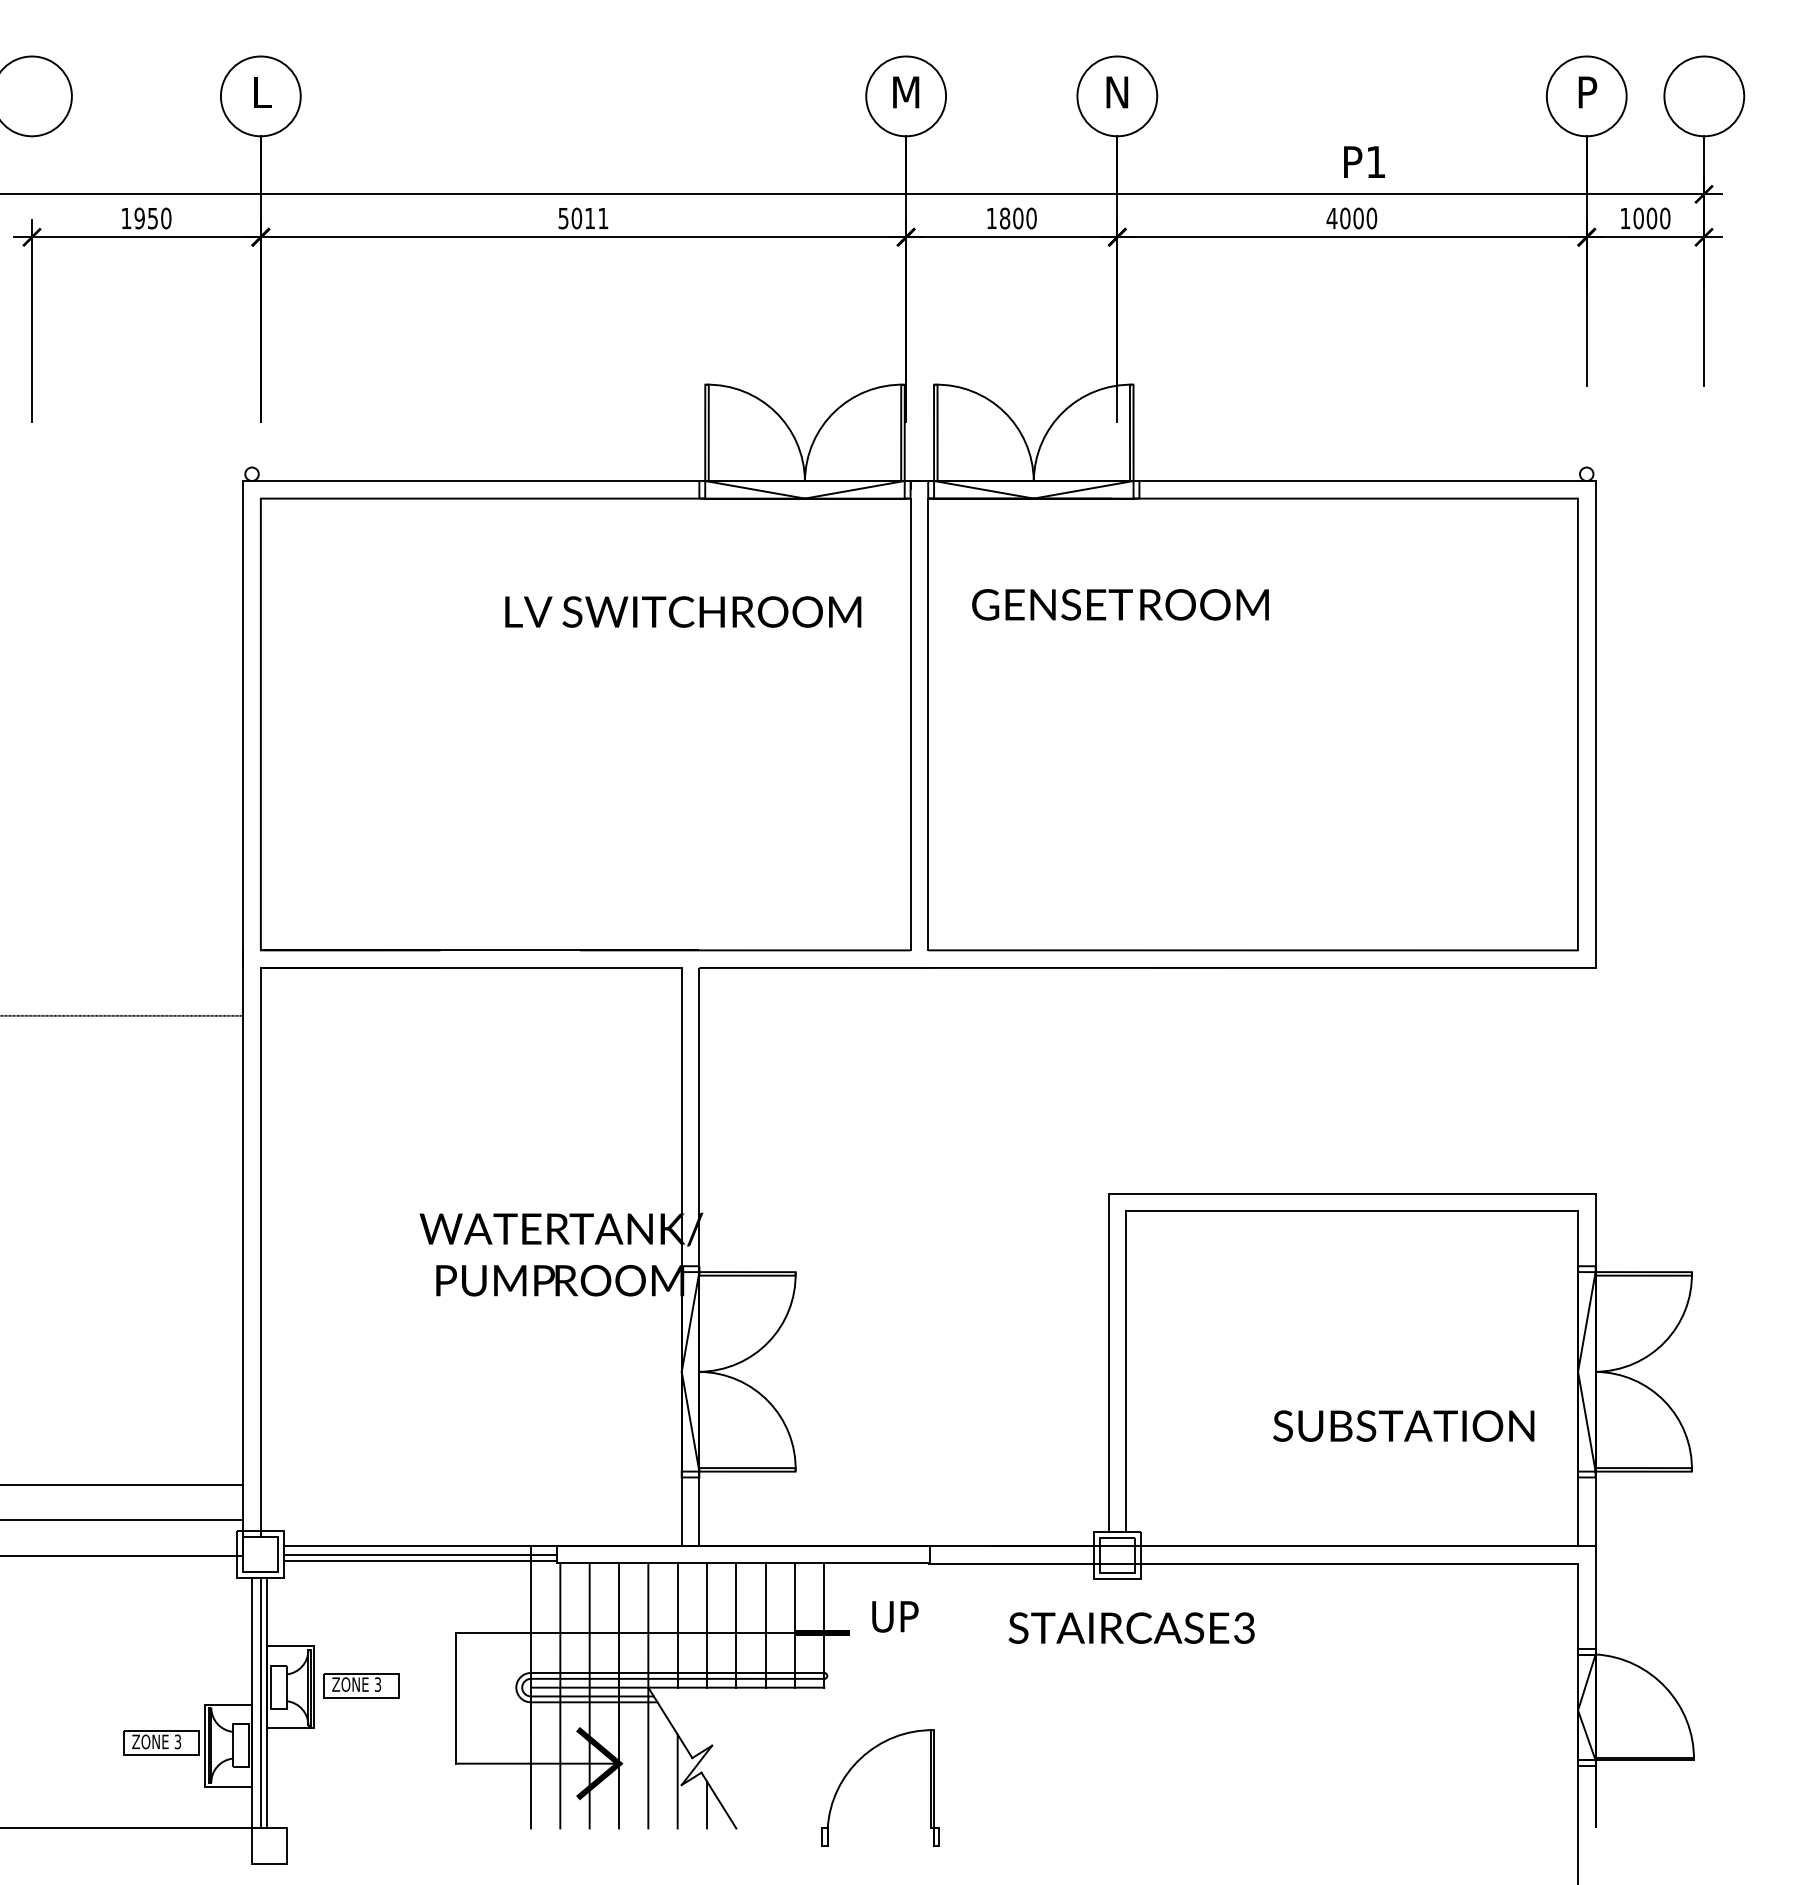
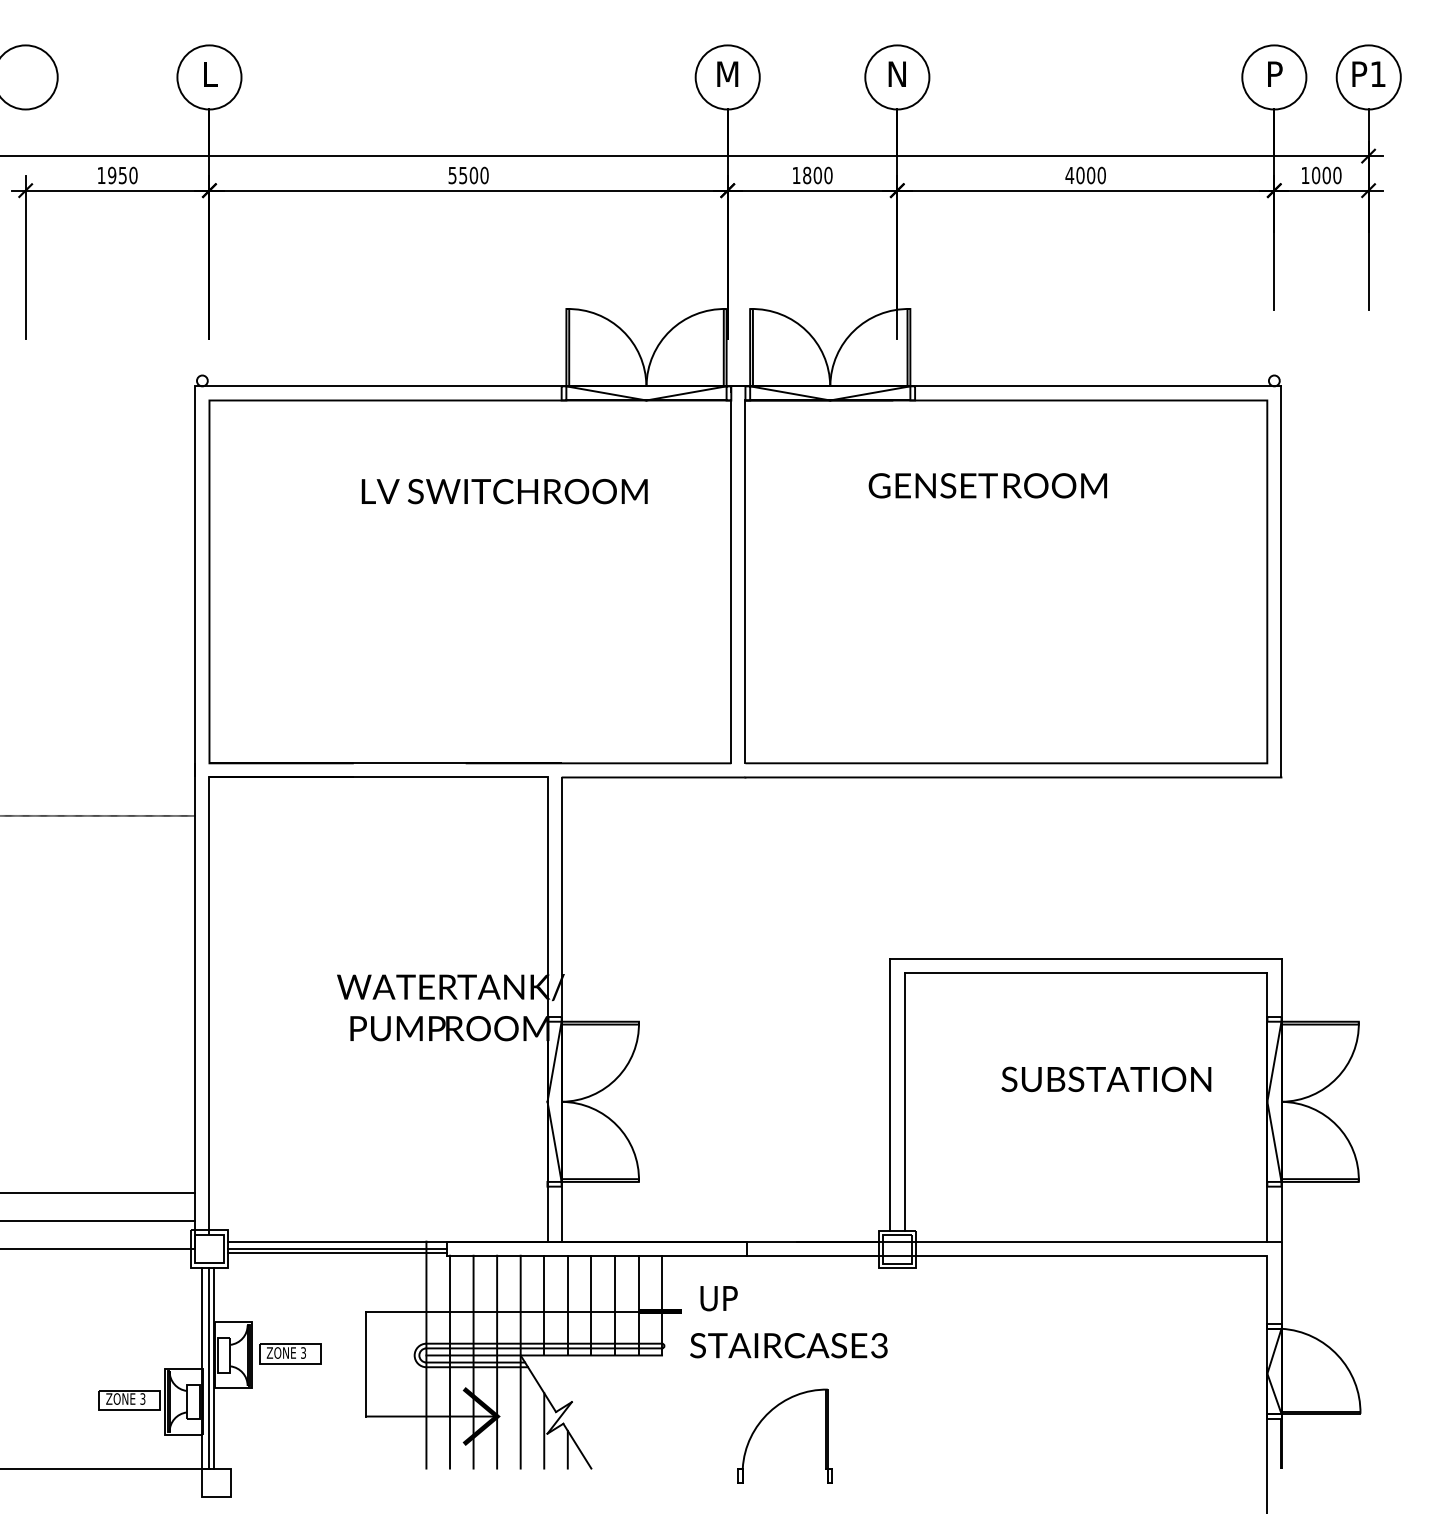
text: (1364, 161) -> (1368, 73), moved
text: (589, 218) -> (473, 175), 5011 -> 5500
text: (1120, 604) -> (987, 485), moved
text: (682, 611) -> (504, 491), moved
text: (1403, 1426) -> (1106, 1079), moved
text: (1131, 1627) -> (788, 1345), moved
part: (852, 1769) -> (762, 1421), moved

